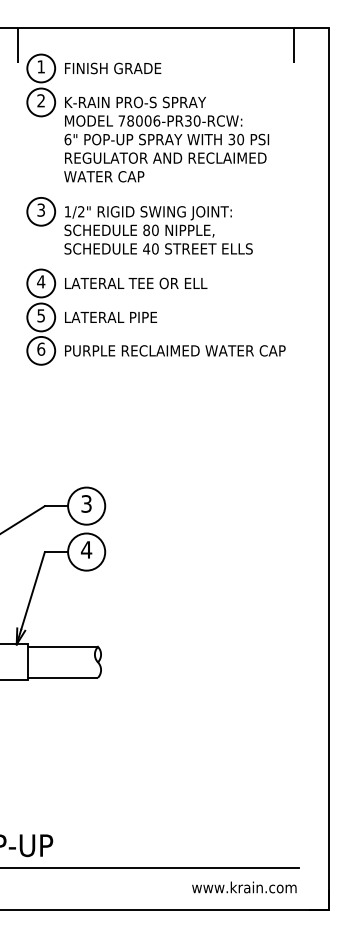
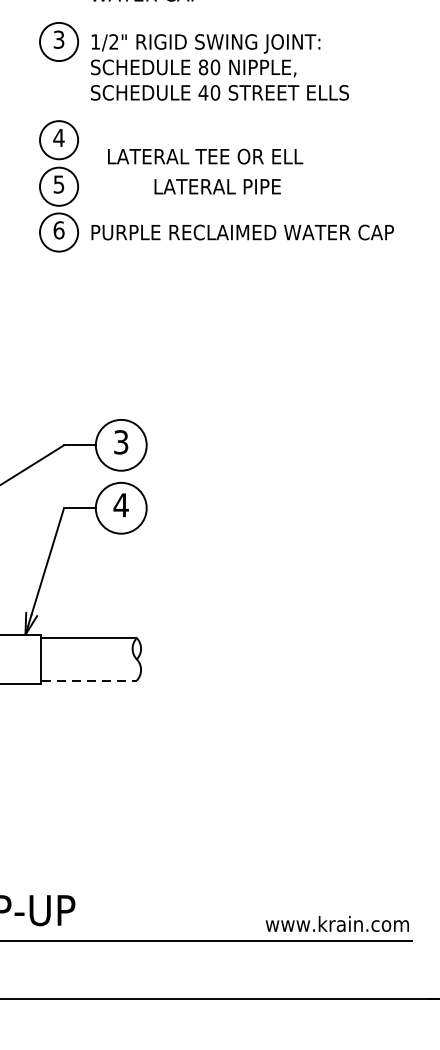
text: (136, 283) -> (206, 156), moved
text: (111, 317) -> (218, 186), moved
line: (63, 677) -> (89, 680), solid -> dashed
text: (244, 887) -> (337, 924), moved

